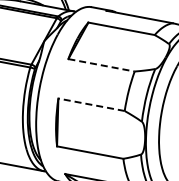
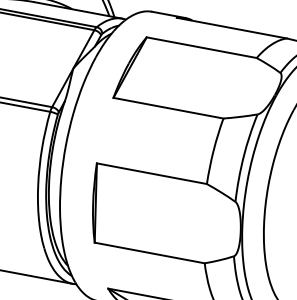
line: (101, 65) -> (168, 108), dashed -> solid
line: (91, 104) -> (151, 173), dashed -> solid

